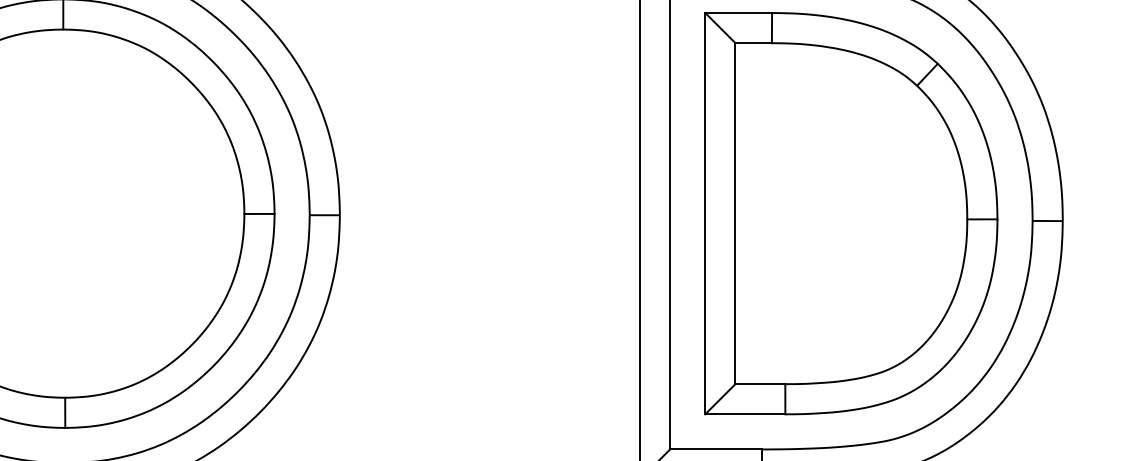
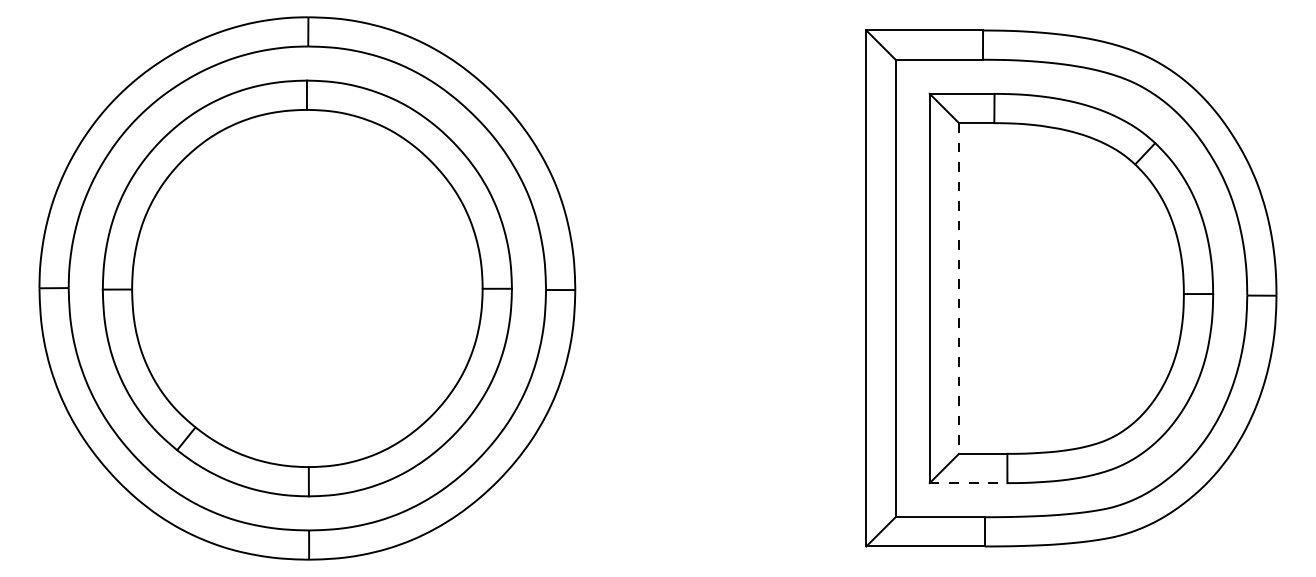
line: (734, 213) -> (958, 288), solid -> dashed
line: (745, 414) -> (968, 483), solid -> dashed

